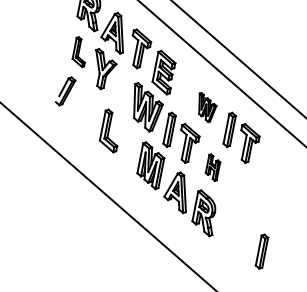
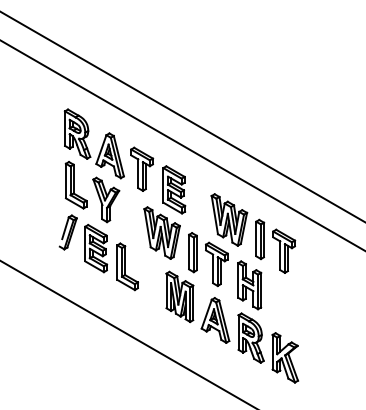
part: (79, 52) -> (75, 185), size x1.43
part: (206, 107) -> (229, 219), size x1.67
part: (87, 109) -> (96, 248), added
part: (212, 167) -> (249, 285), size x1.67
part: (231, 235) -> (285, 357), added
part: (261, 251) -> (322, 368), removed

